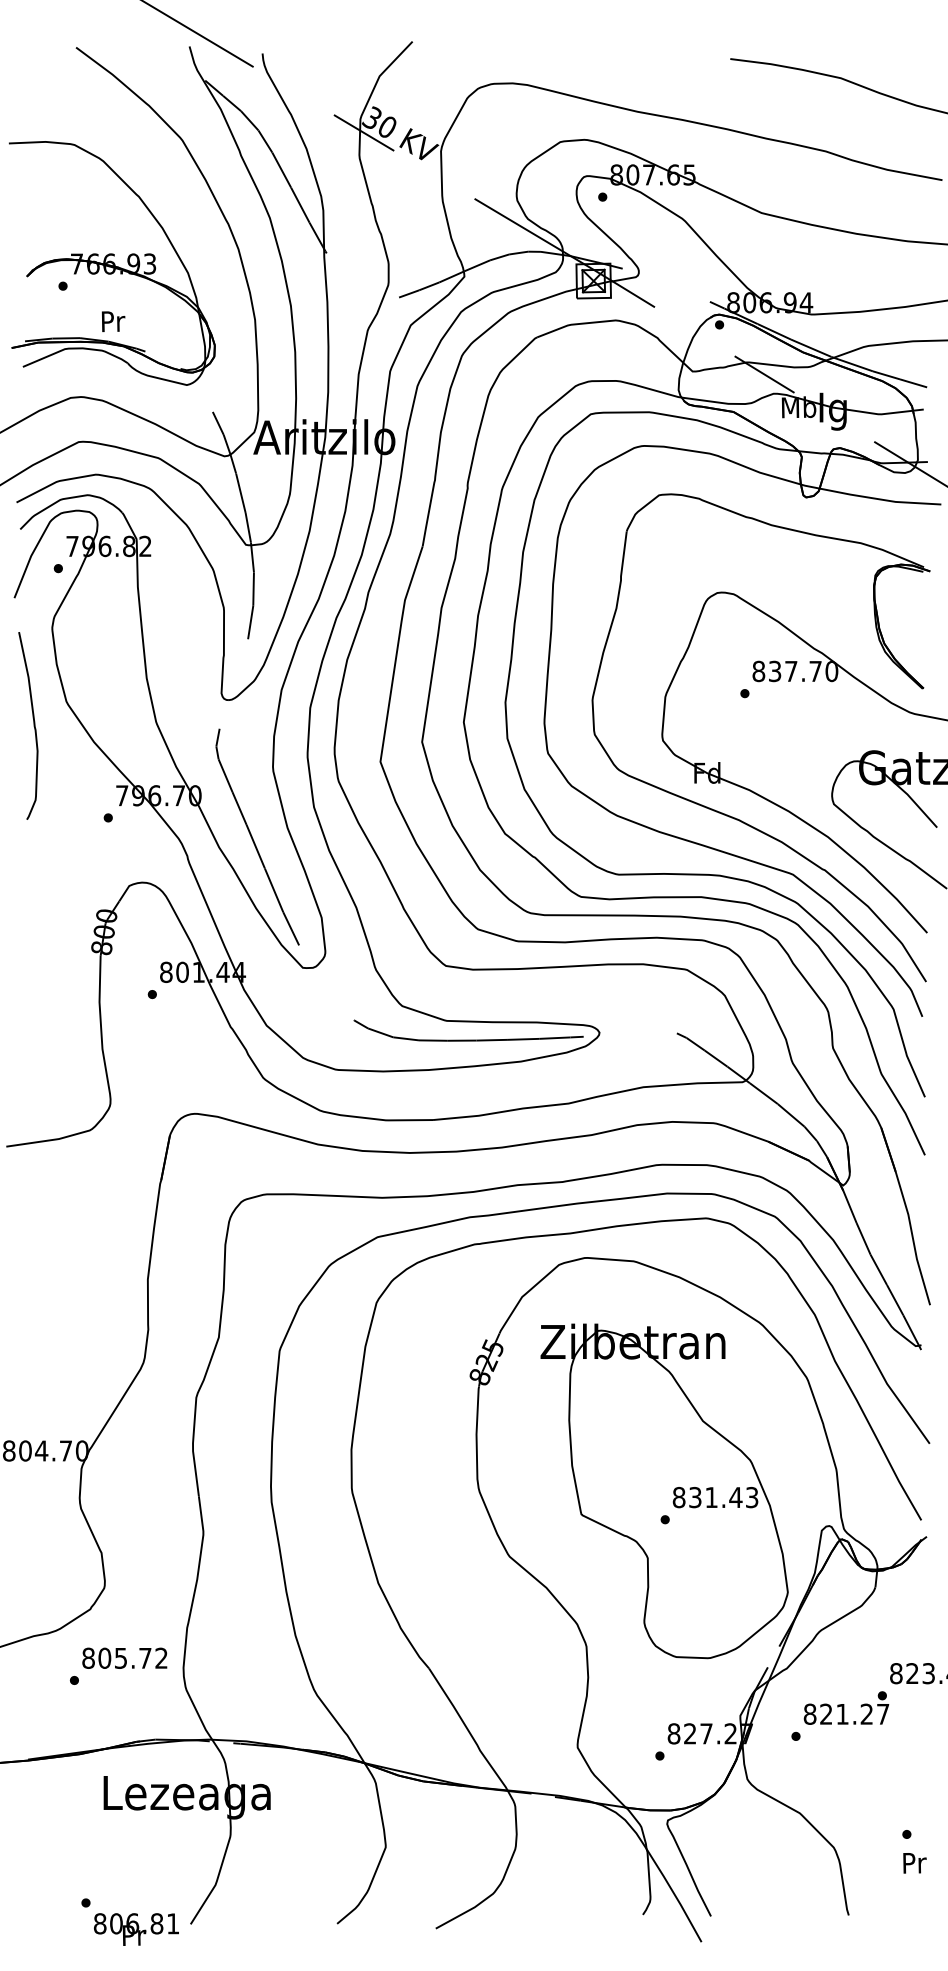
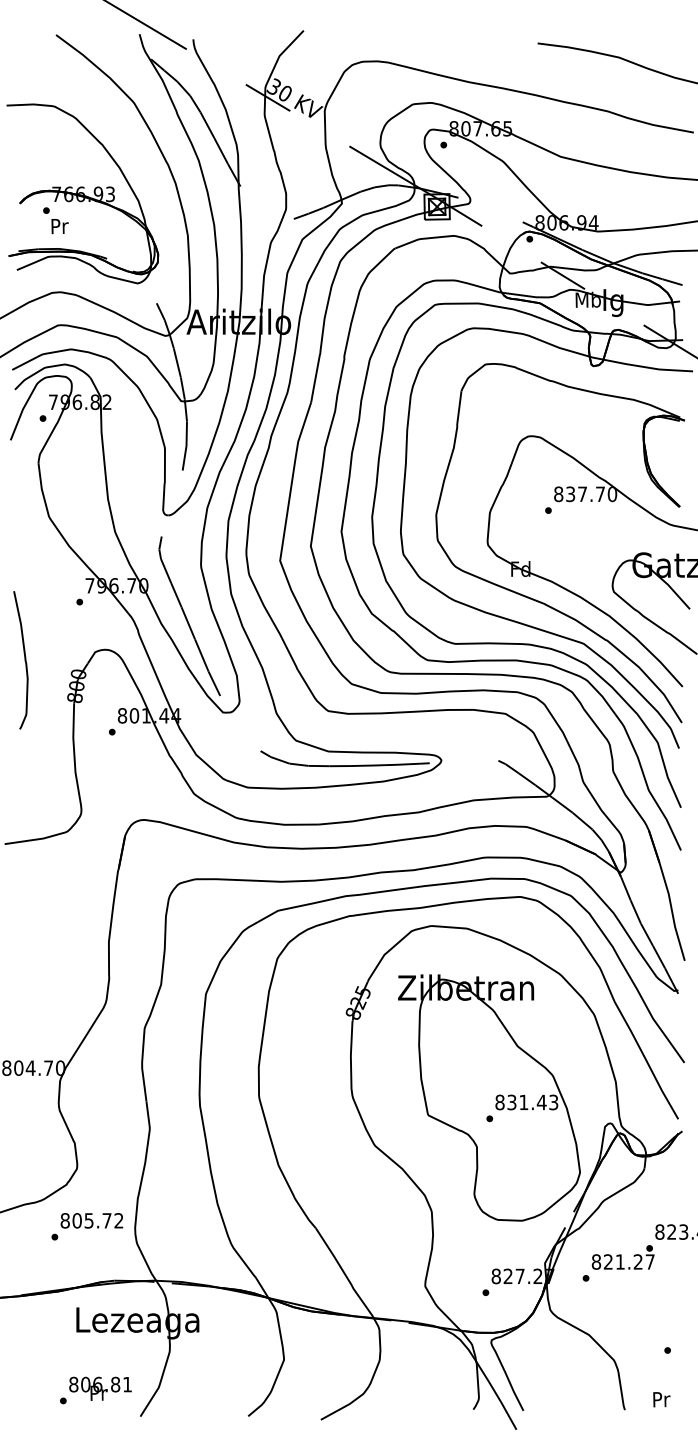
text: (113, 321) -> (60, 226), moved
curve: (33, 725) -> (24, 659), moved
text: (914, 1863) -> (661, 1399), moved
text: (136, 1929) -> (100, 1388), moved

